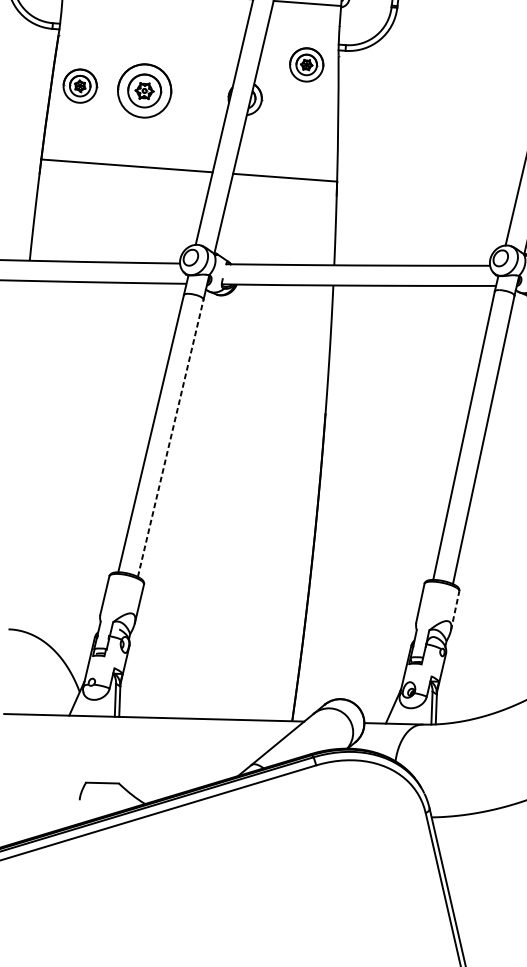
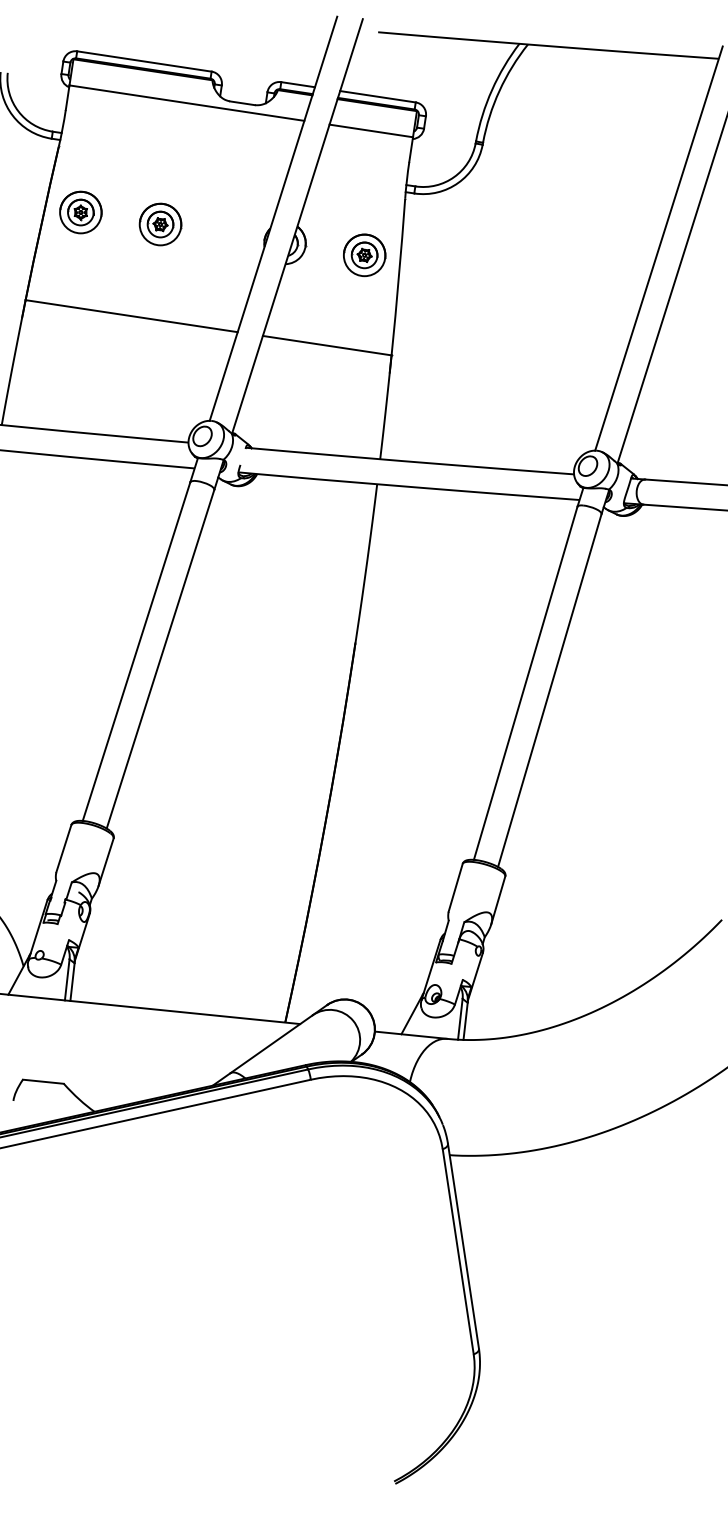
part: (306, 65) -> (364, 255), moved
part: (144, 90) -> (160, 224), size x0.62
line: (170, 438) -> (160, 659), dashed -> solid
line: (455, 610) -> (498, 900), dashed -> solid

